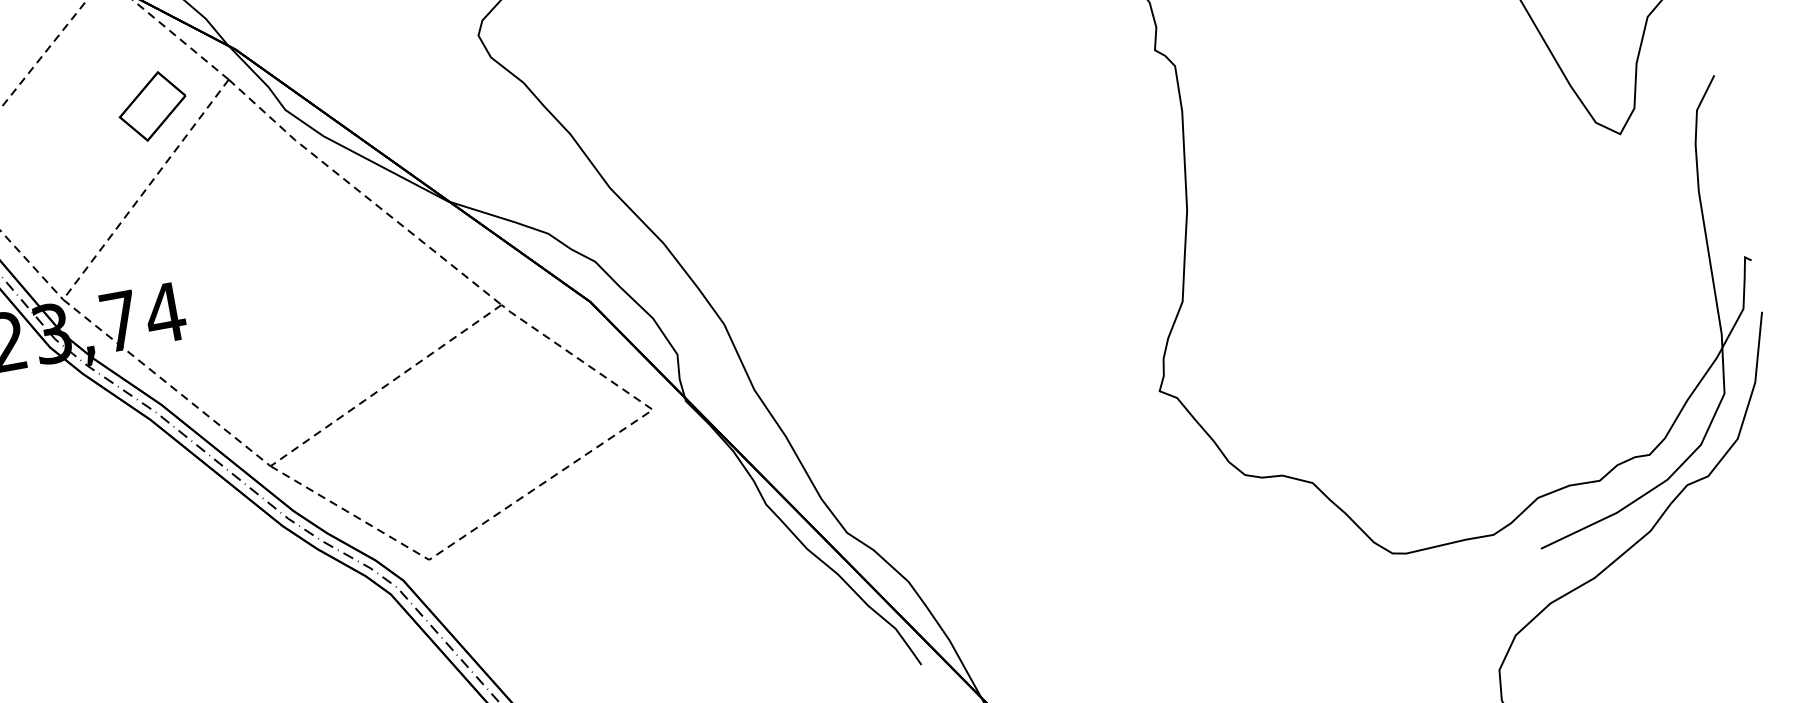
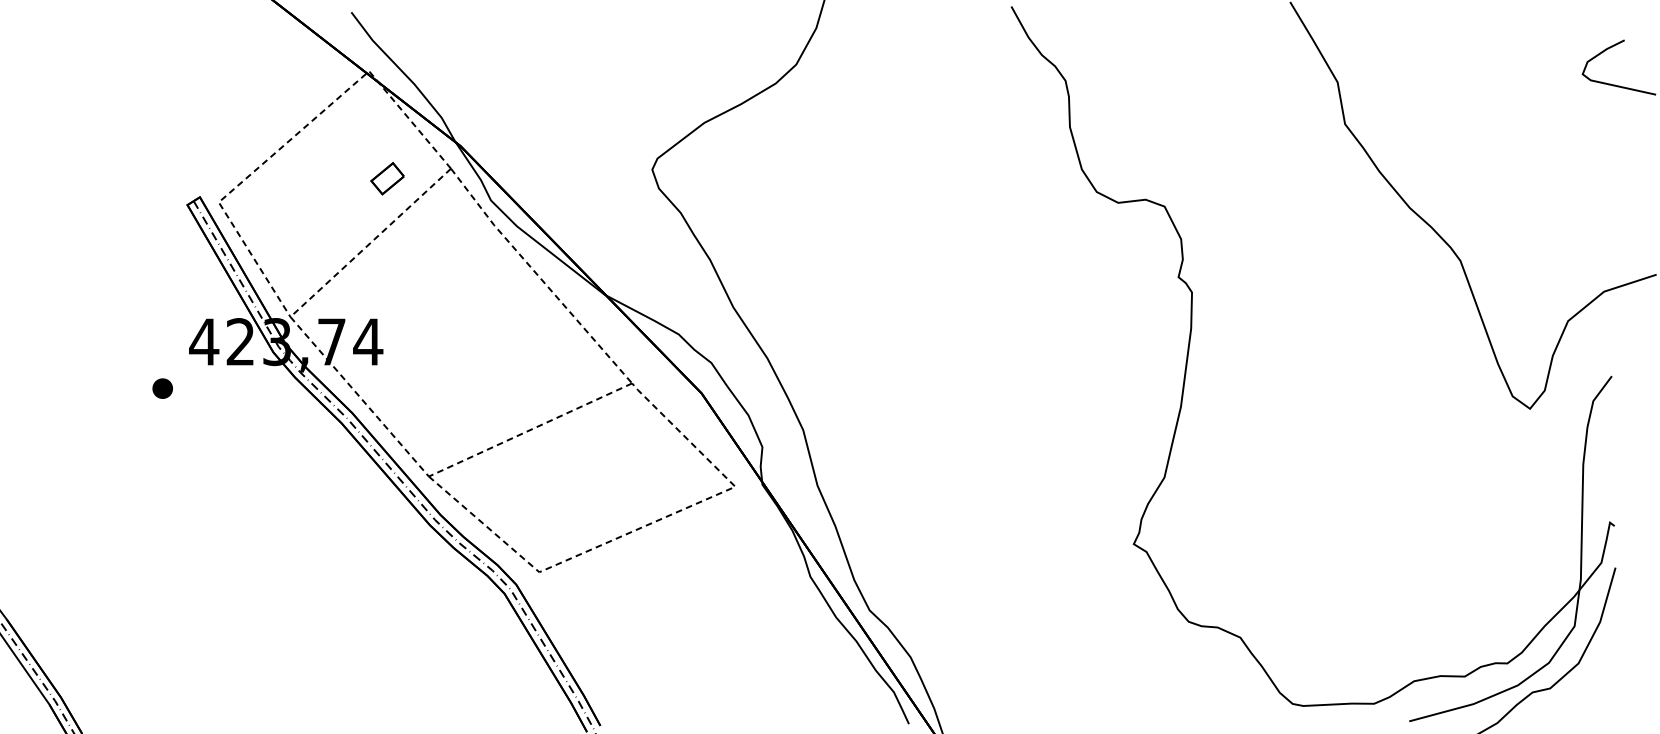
part: (152, 106) -> (387, 178), size x0.6

